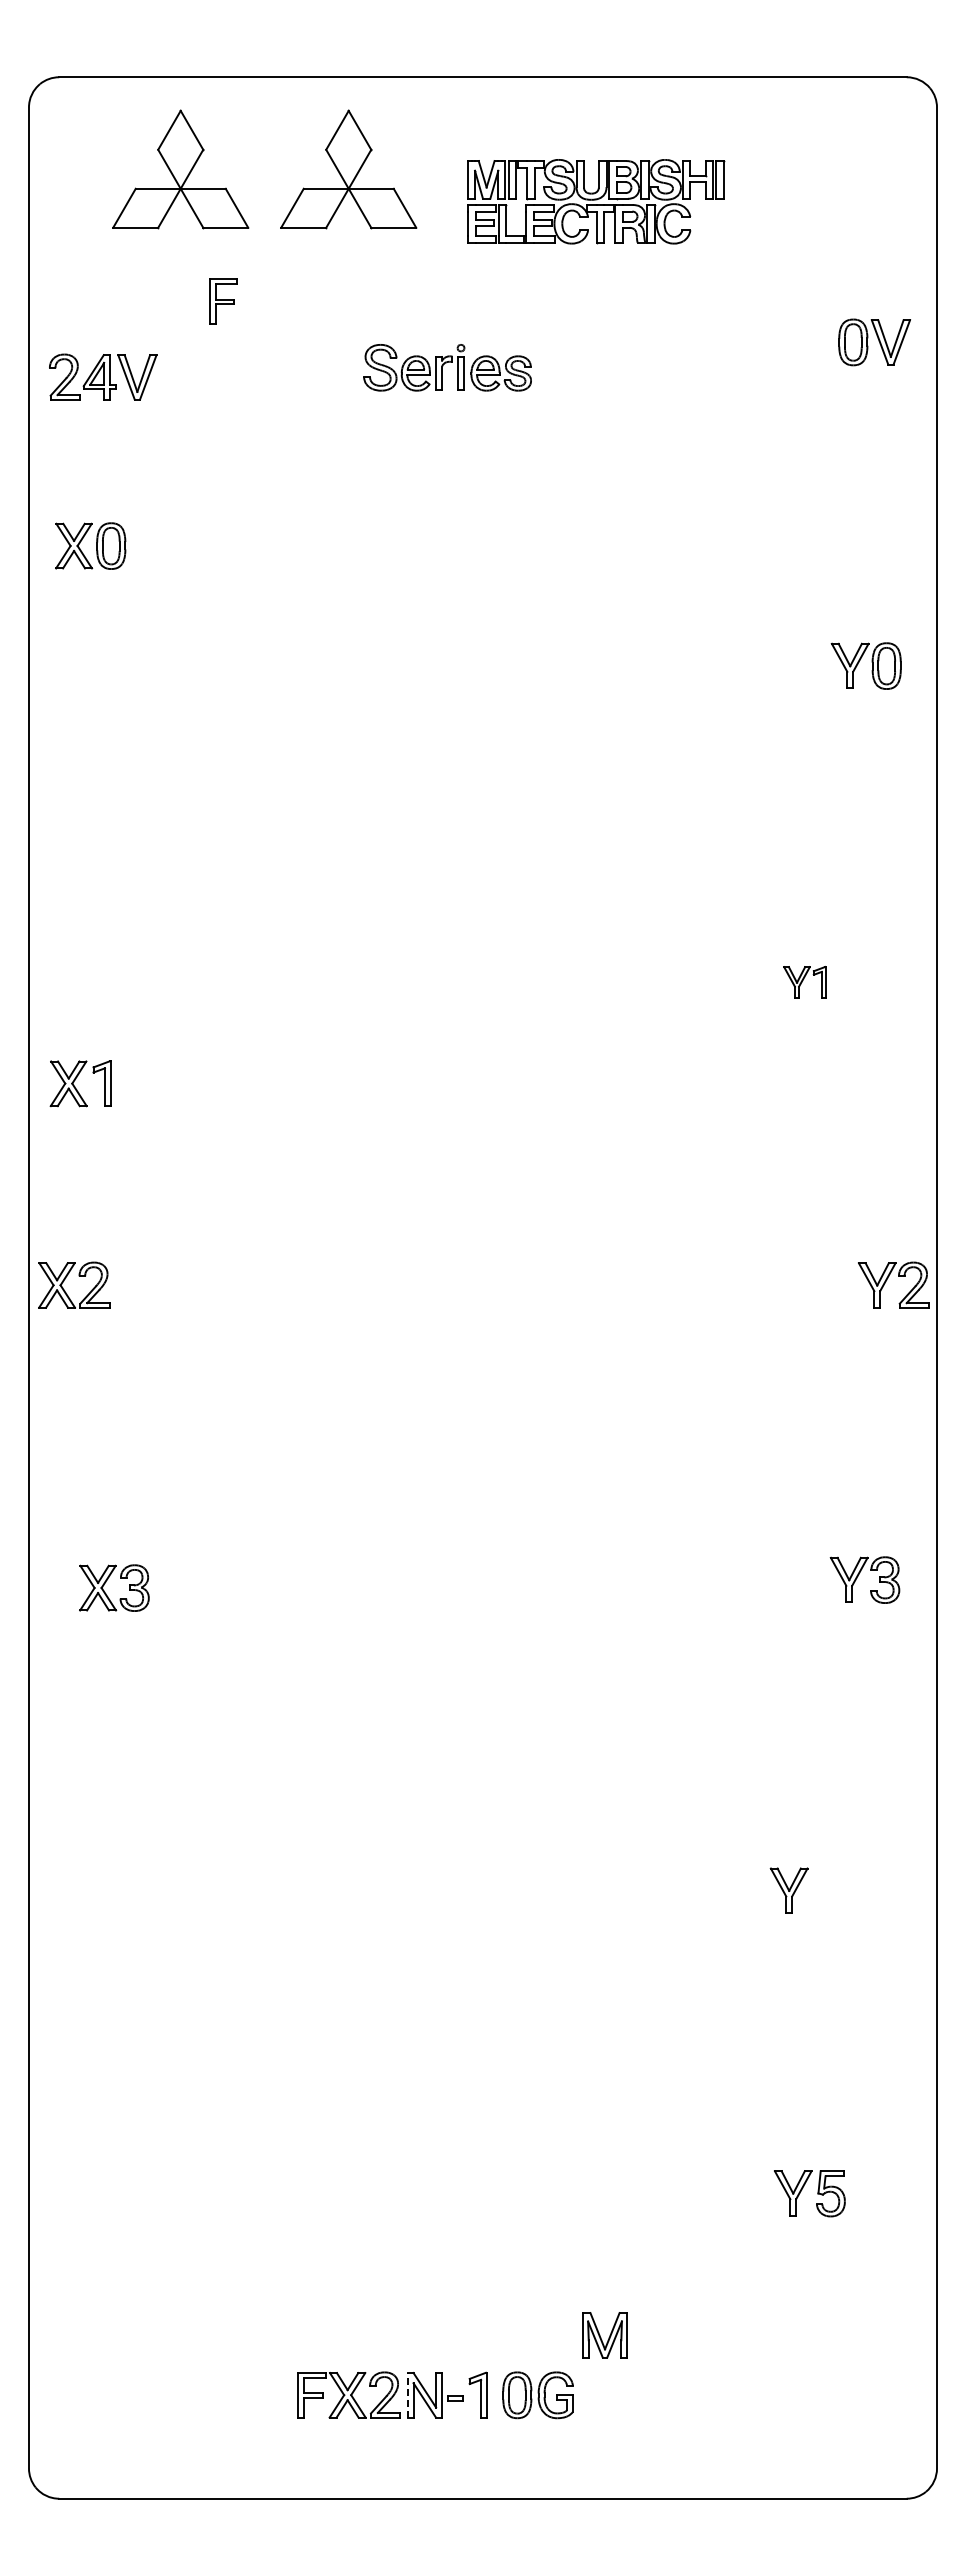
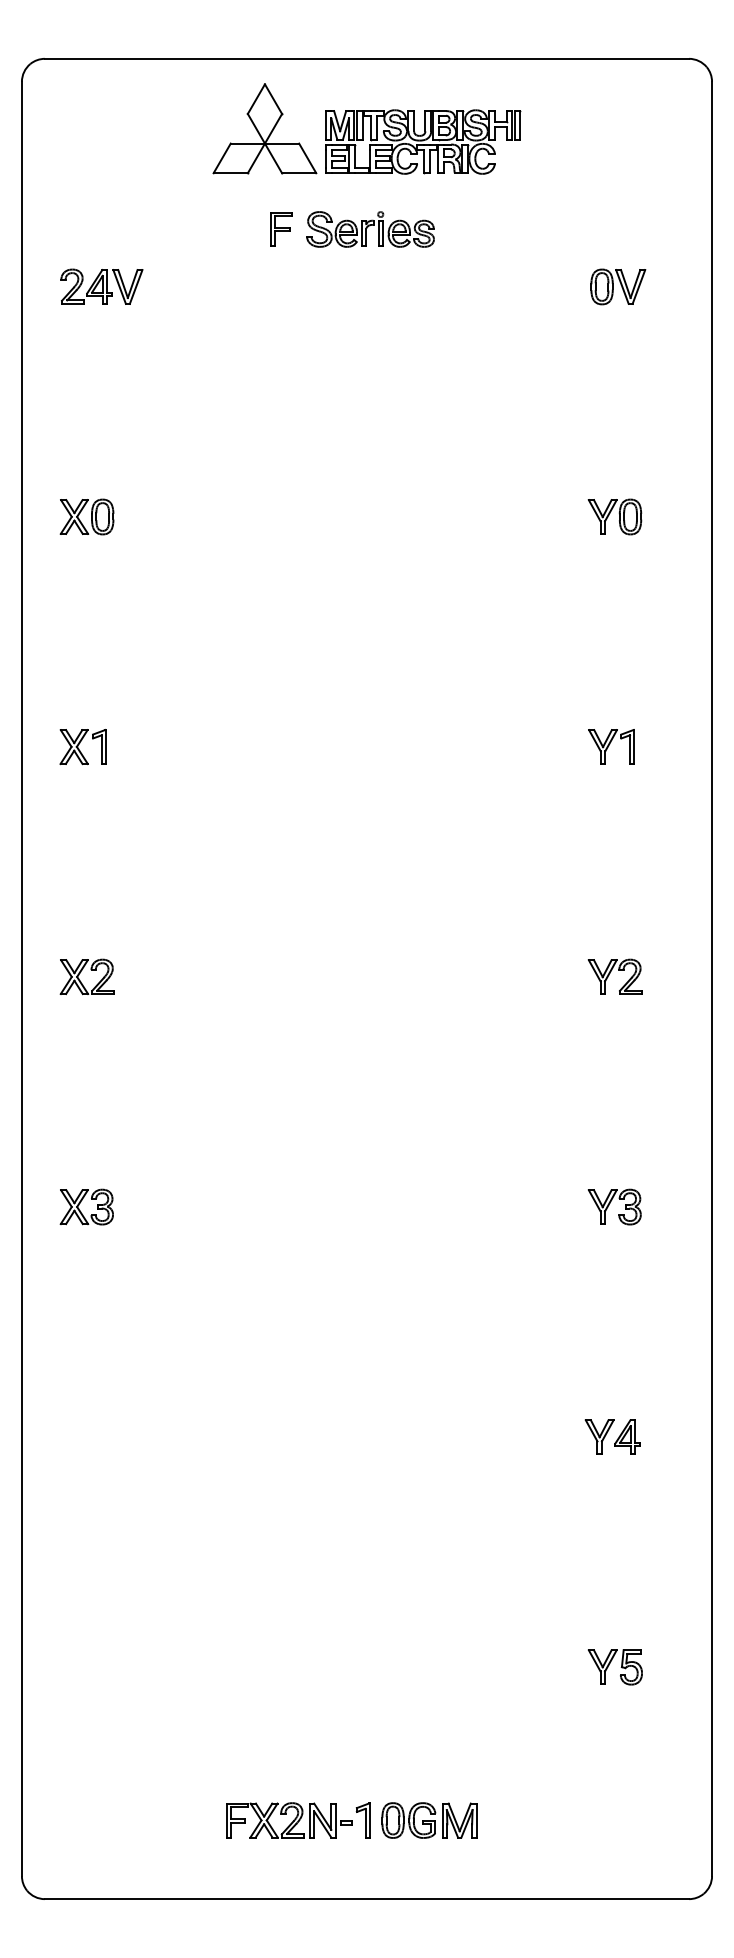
part: (180, 169) -> (137, 128), removed
part: (596, 201) -> (423, 141), moved
part: (223, 301) -> (281, 229), moved
part: (874, 342) -> (618, 287), moved
part: (447, 367) -> (370, 229), moved
part: (103, 376) -> (102, 286), moved
part: (90, 545) -> (86, 516), moved
part: (859, 662) -> (609, 514), moved
part: (804, 982) -> (611, 746), size x1.43
part: (80, 1083) -> (83, 746), moved
part: (79, 1276) -> (91, 970), moved
part: (887, 1280) -> (610, 973), moved
part: (858, 1576) -> (609, 1204), moved
part: (825, 1890) -> (627, 1436), added
part: (604, 2335) -> (459, 1820), moved
line: (407, 2394) -> (309, 1819), dashed -> solid

